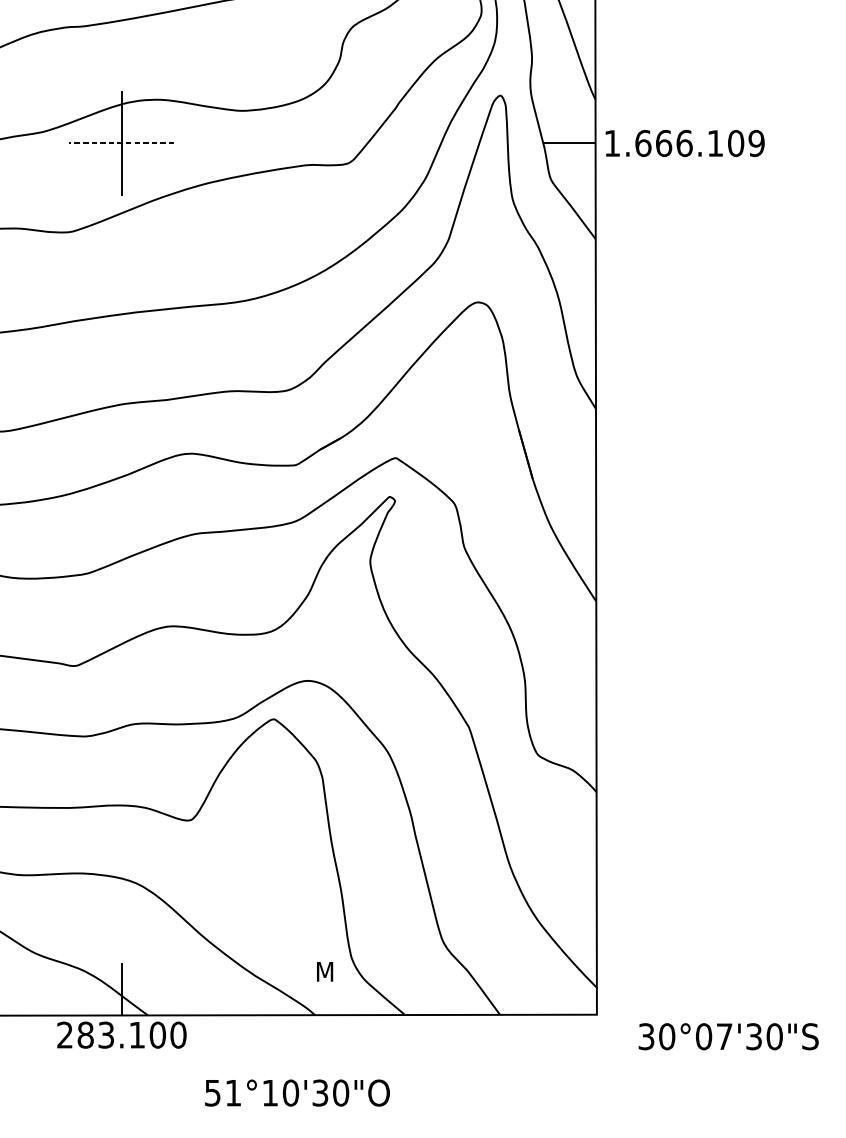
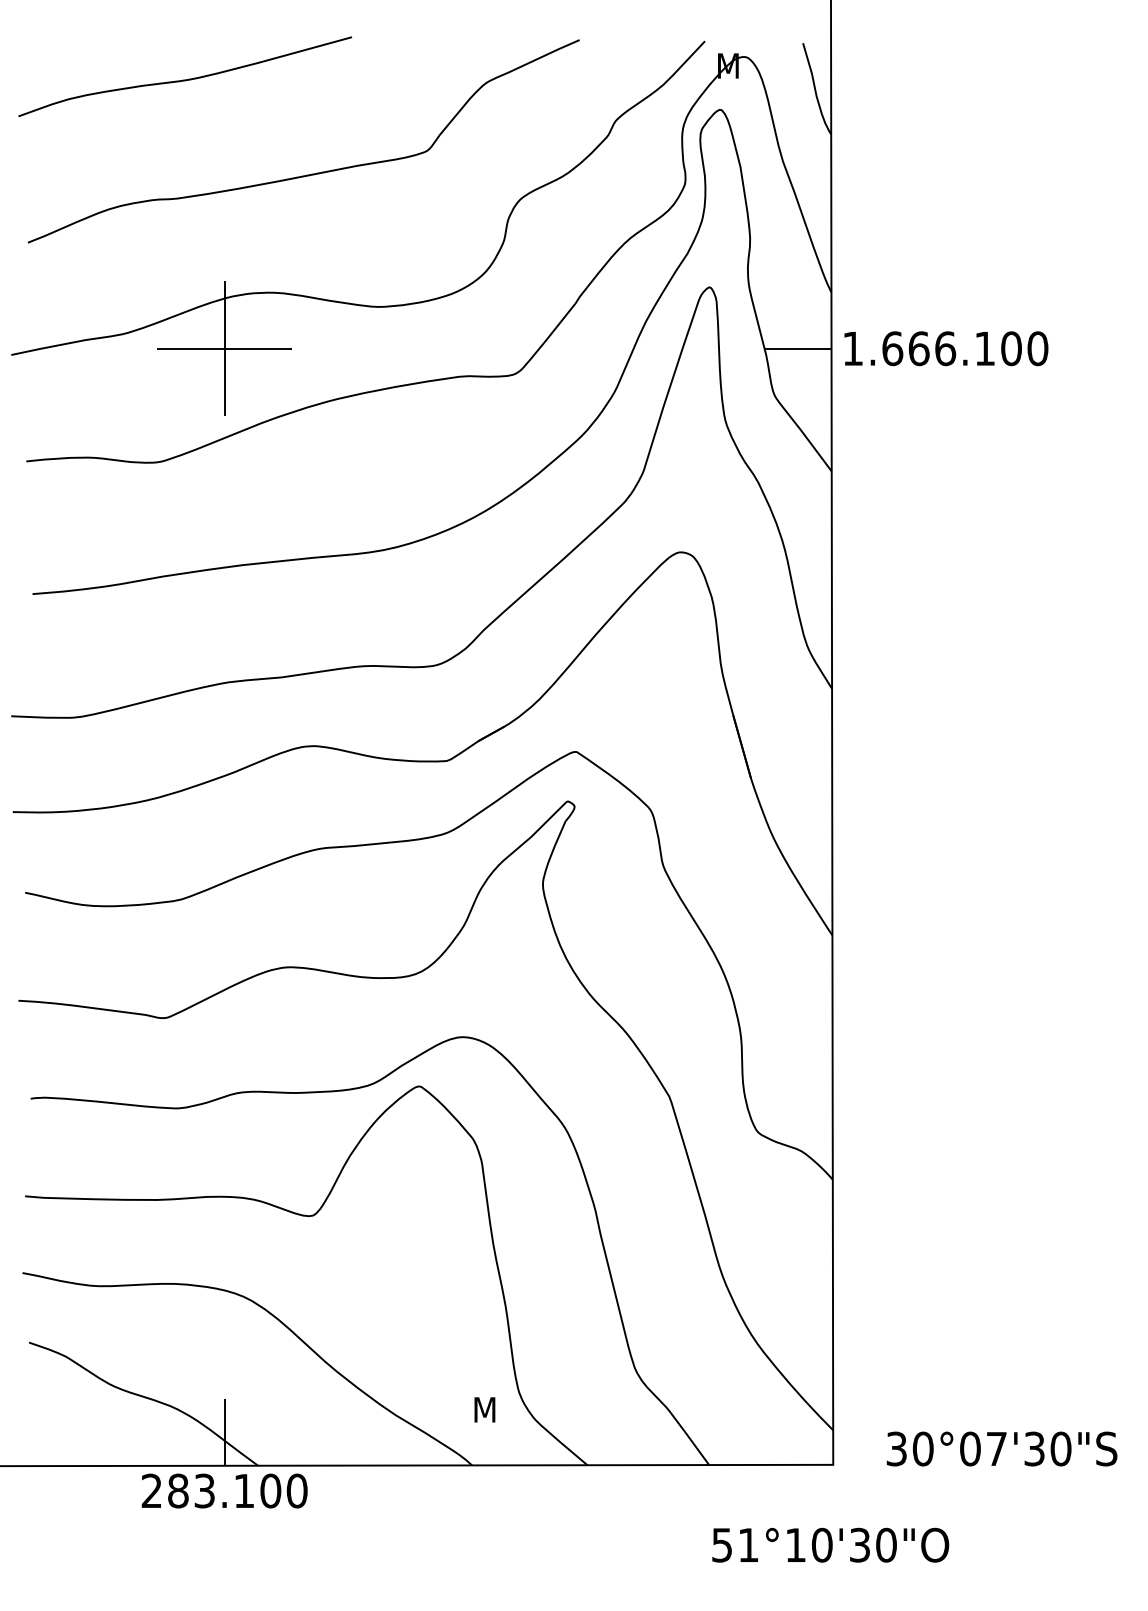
line: (121, 143) -> (224, 348), dashed -> solid
text: (756, 143) -> (1037, 348), 1.666.109 -> 1.666.100
text: (728, 1036) -> (1001, 1448), moved
text: (297, 1092) -> (830, 1544), moved

